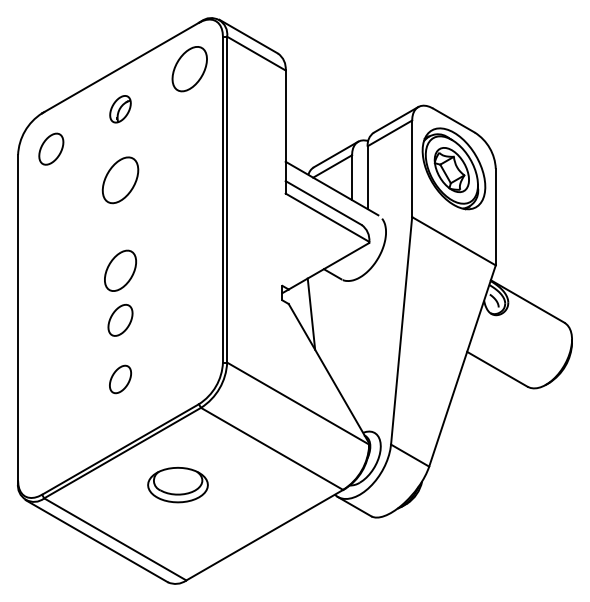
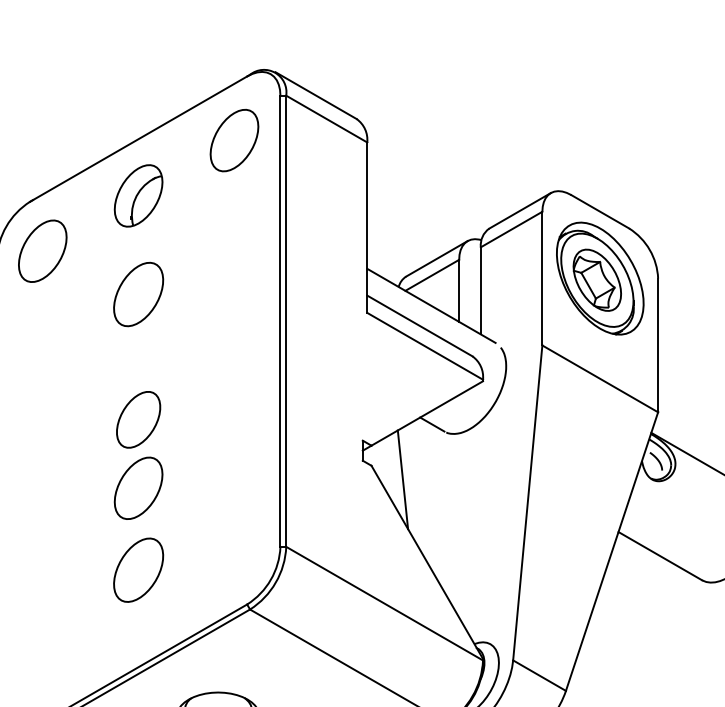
part: (120, 109) -> (138, 196), size x1.67
part: (51, 149) -> (43, 251), size x1.43
part: (120, 320) -> (138, 488), size x1.43
part: (120, 379) -> (138, 570), size x1.67

